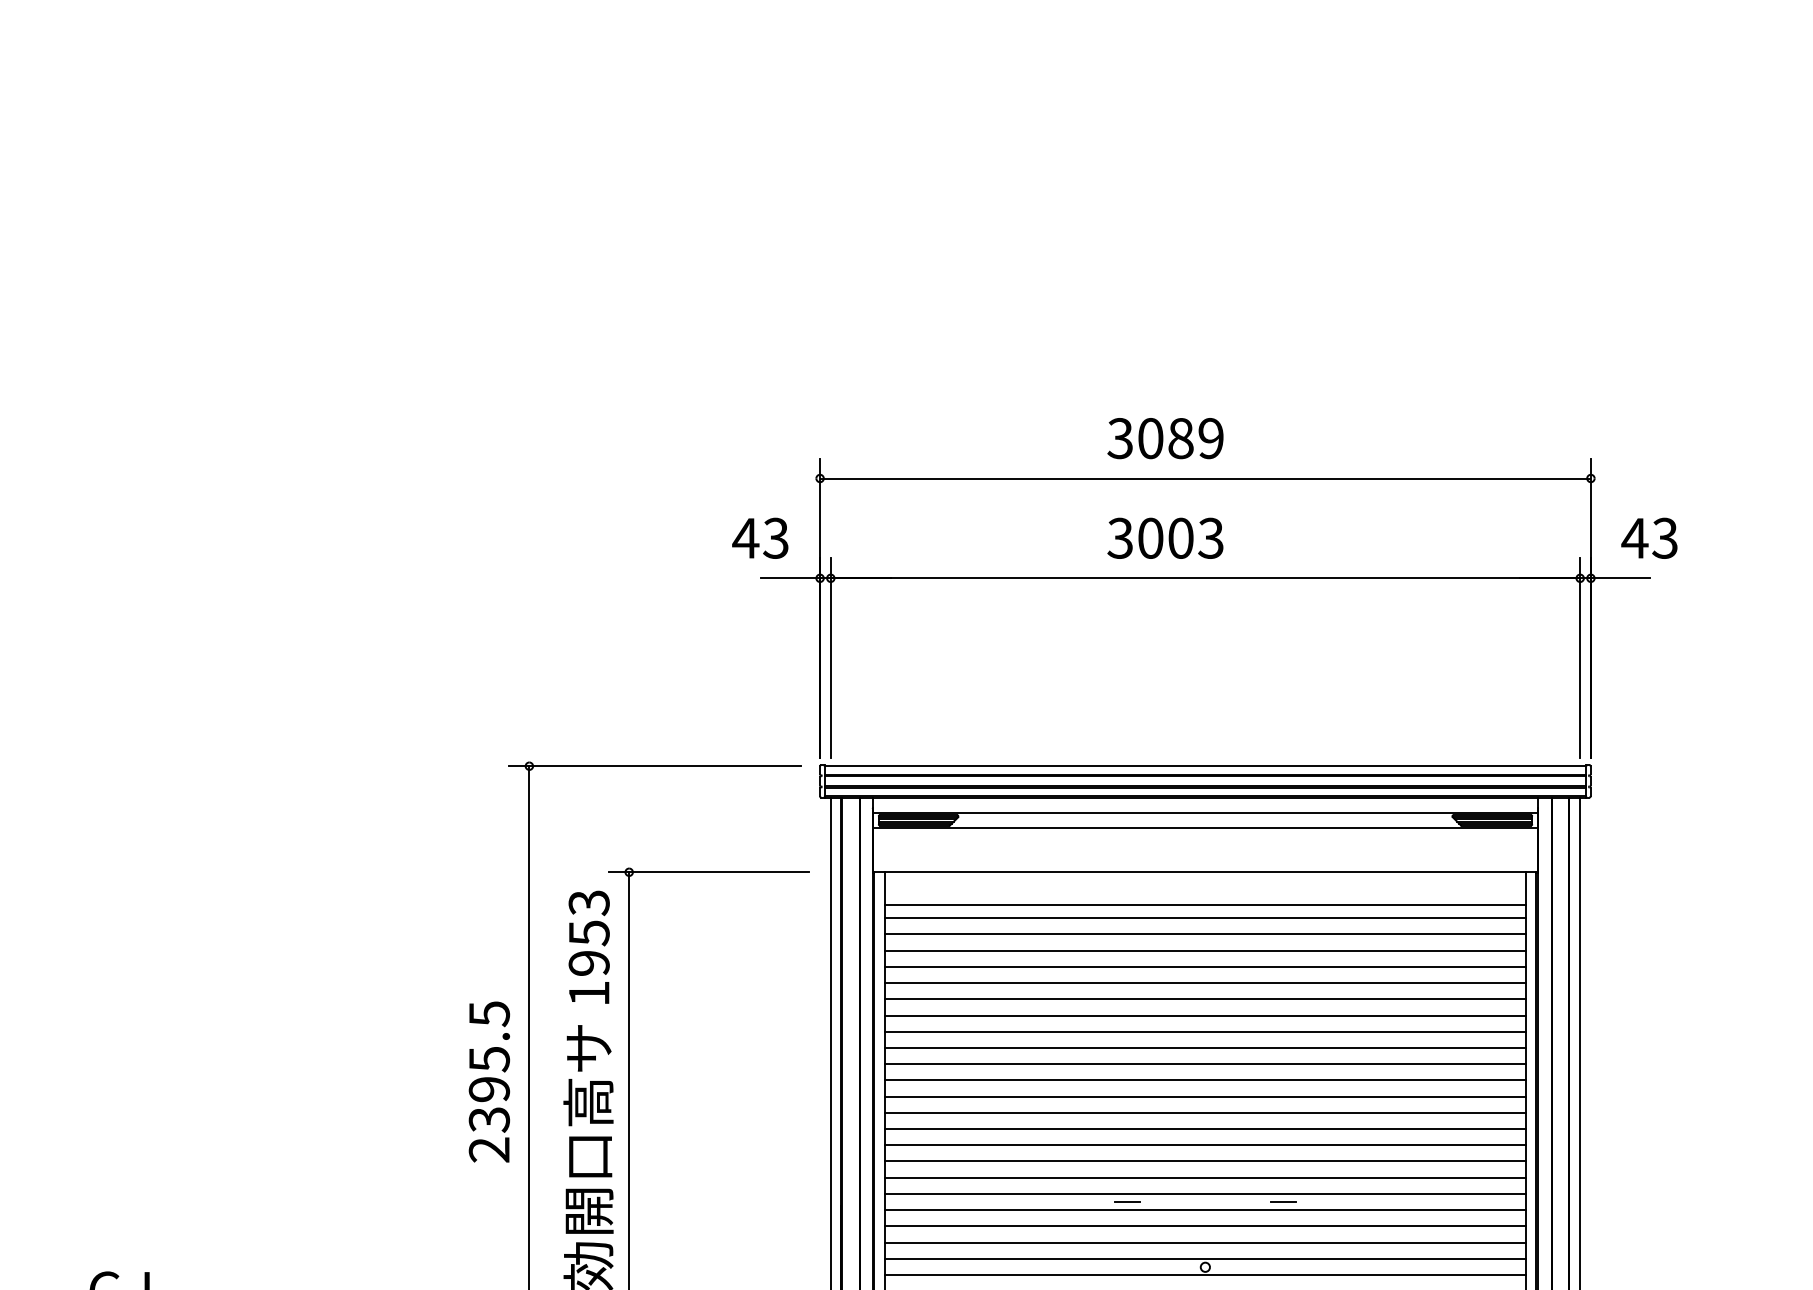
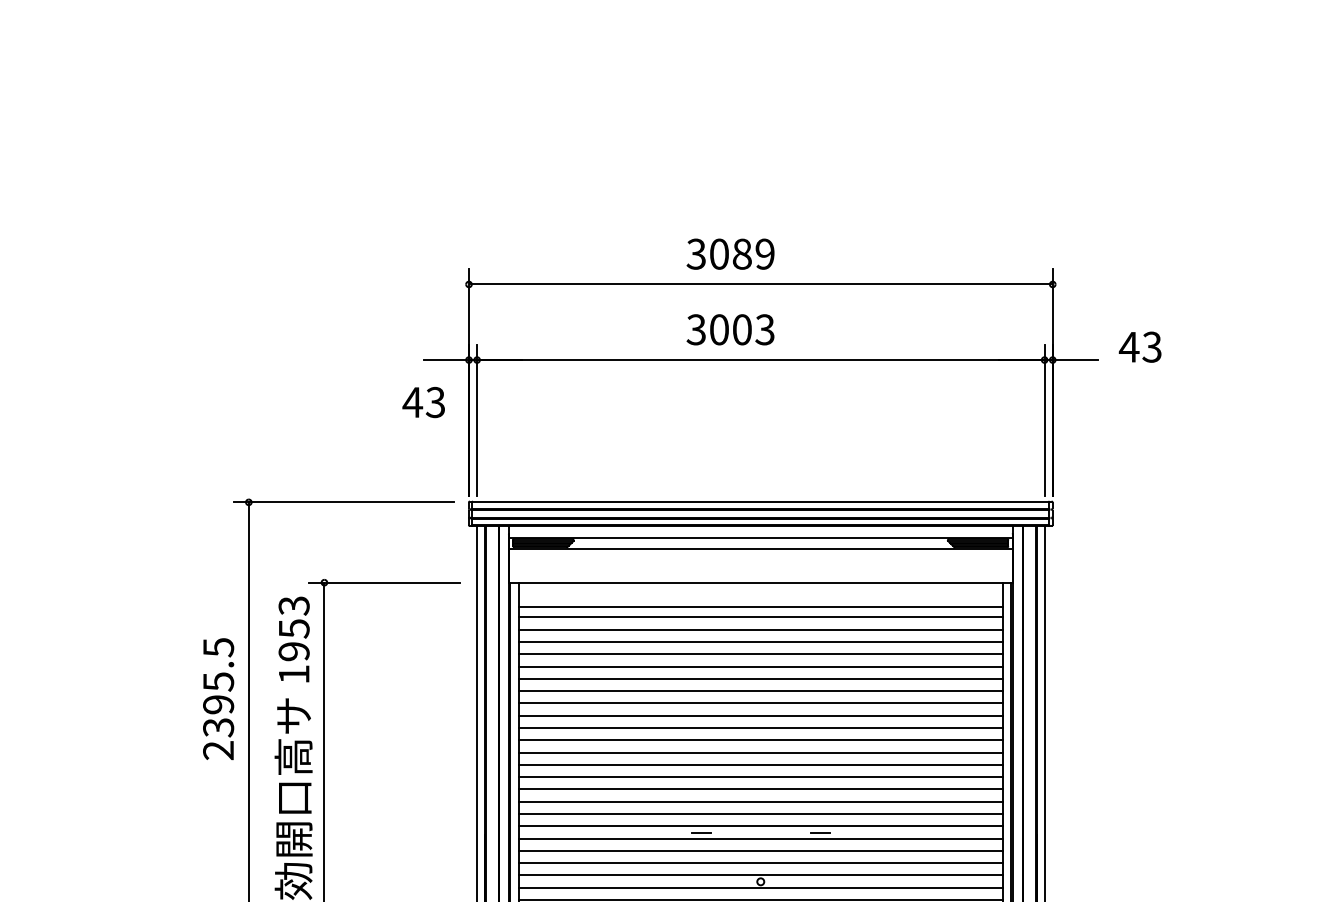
text: (760, 537) -> (423, 401), moved
text: (1649, 537) -> (1140, 346), moved
text: (488, 1081) -> (217, 698), moved

